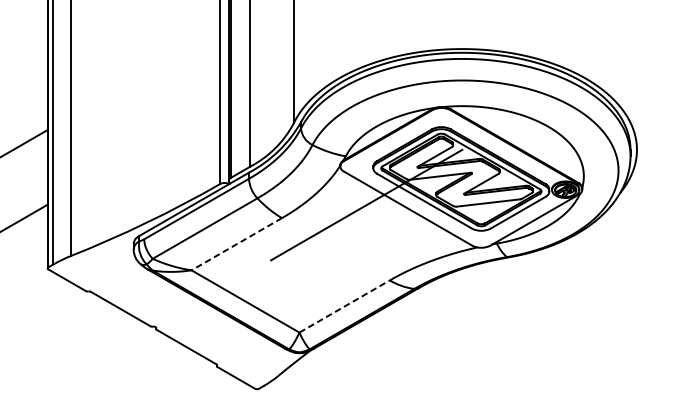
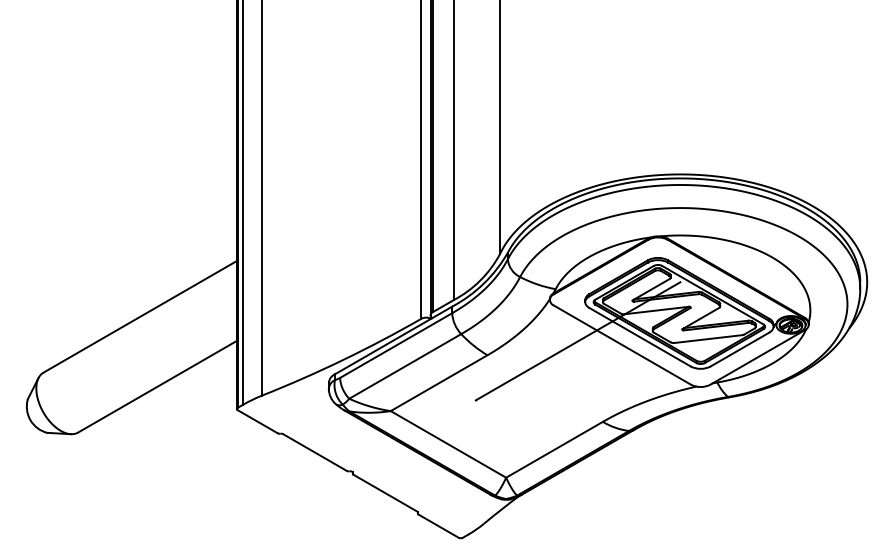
line: (237, 244) -> (439, 383), dashed -> solid
line: (344, 306) -> (554, 449), dashed -> solid

